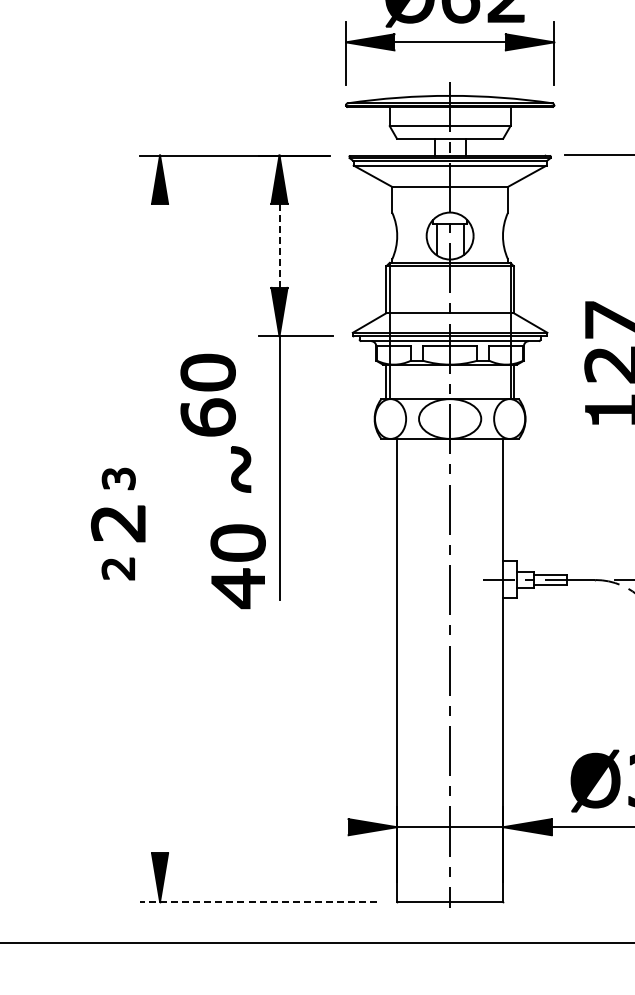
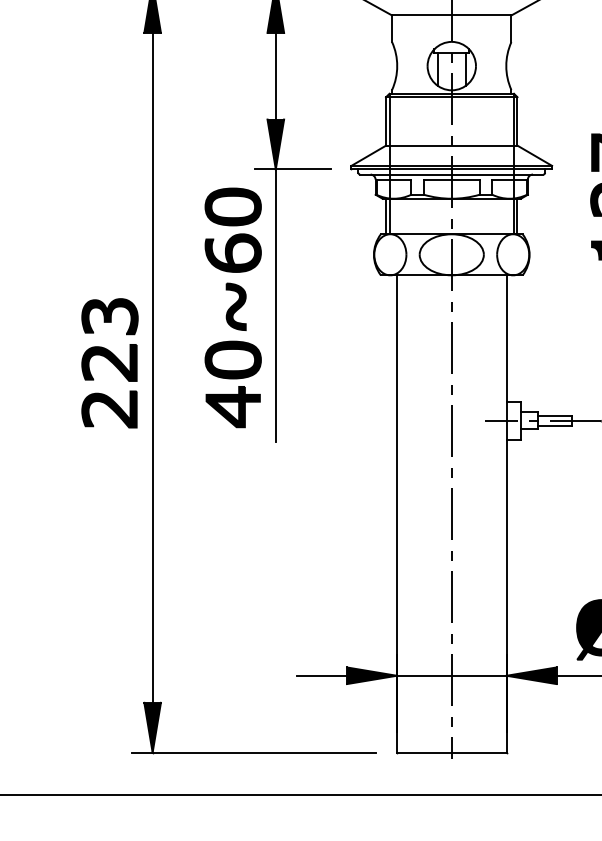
line: (279, 246) -> (275, 76), dashed -> solid
part: (207, 394) -> (232, 229), moved
part: (118, 478) -> (109, 316), size x1.67
line: (160, 528) -> (153, 367), added
part: (237, 566) -> (232, 384), moved
part: (118, 568) -> (109, 408), size x1.67
line: (324, 827) -> (322, 676), added
line: (257, 901) -> (253, 752), dashed -> solid

